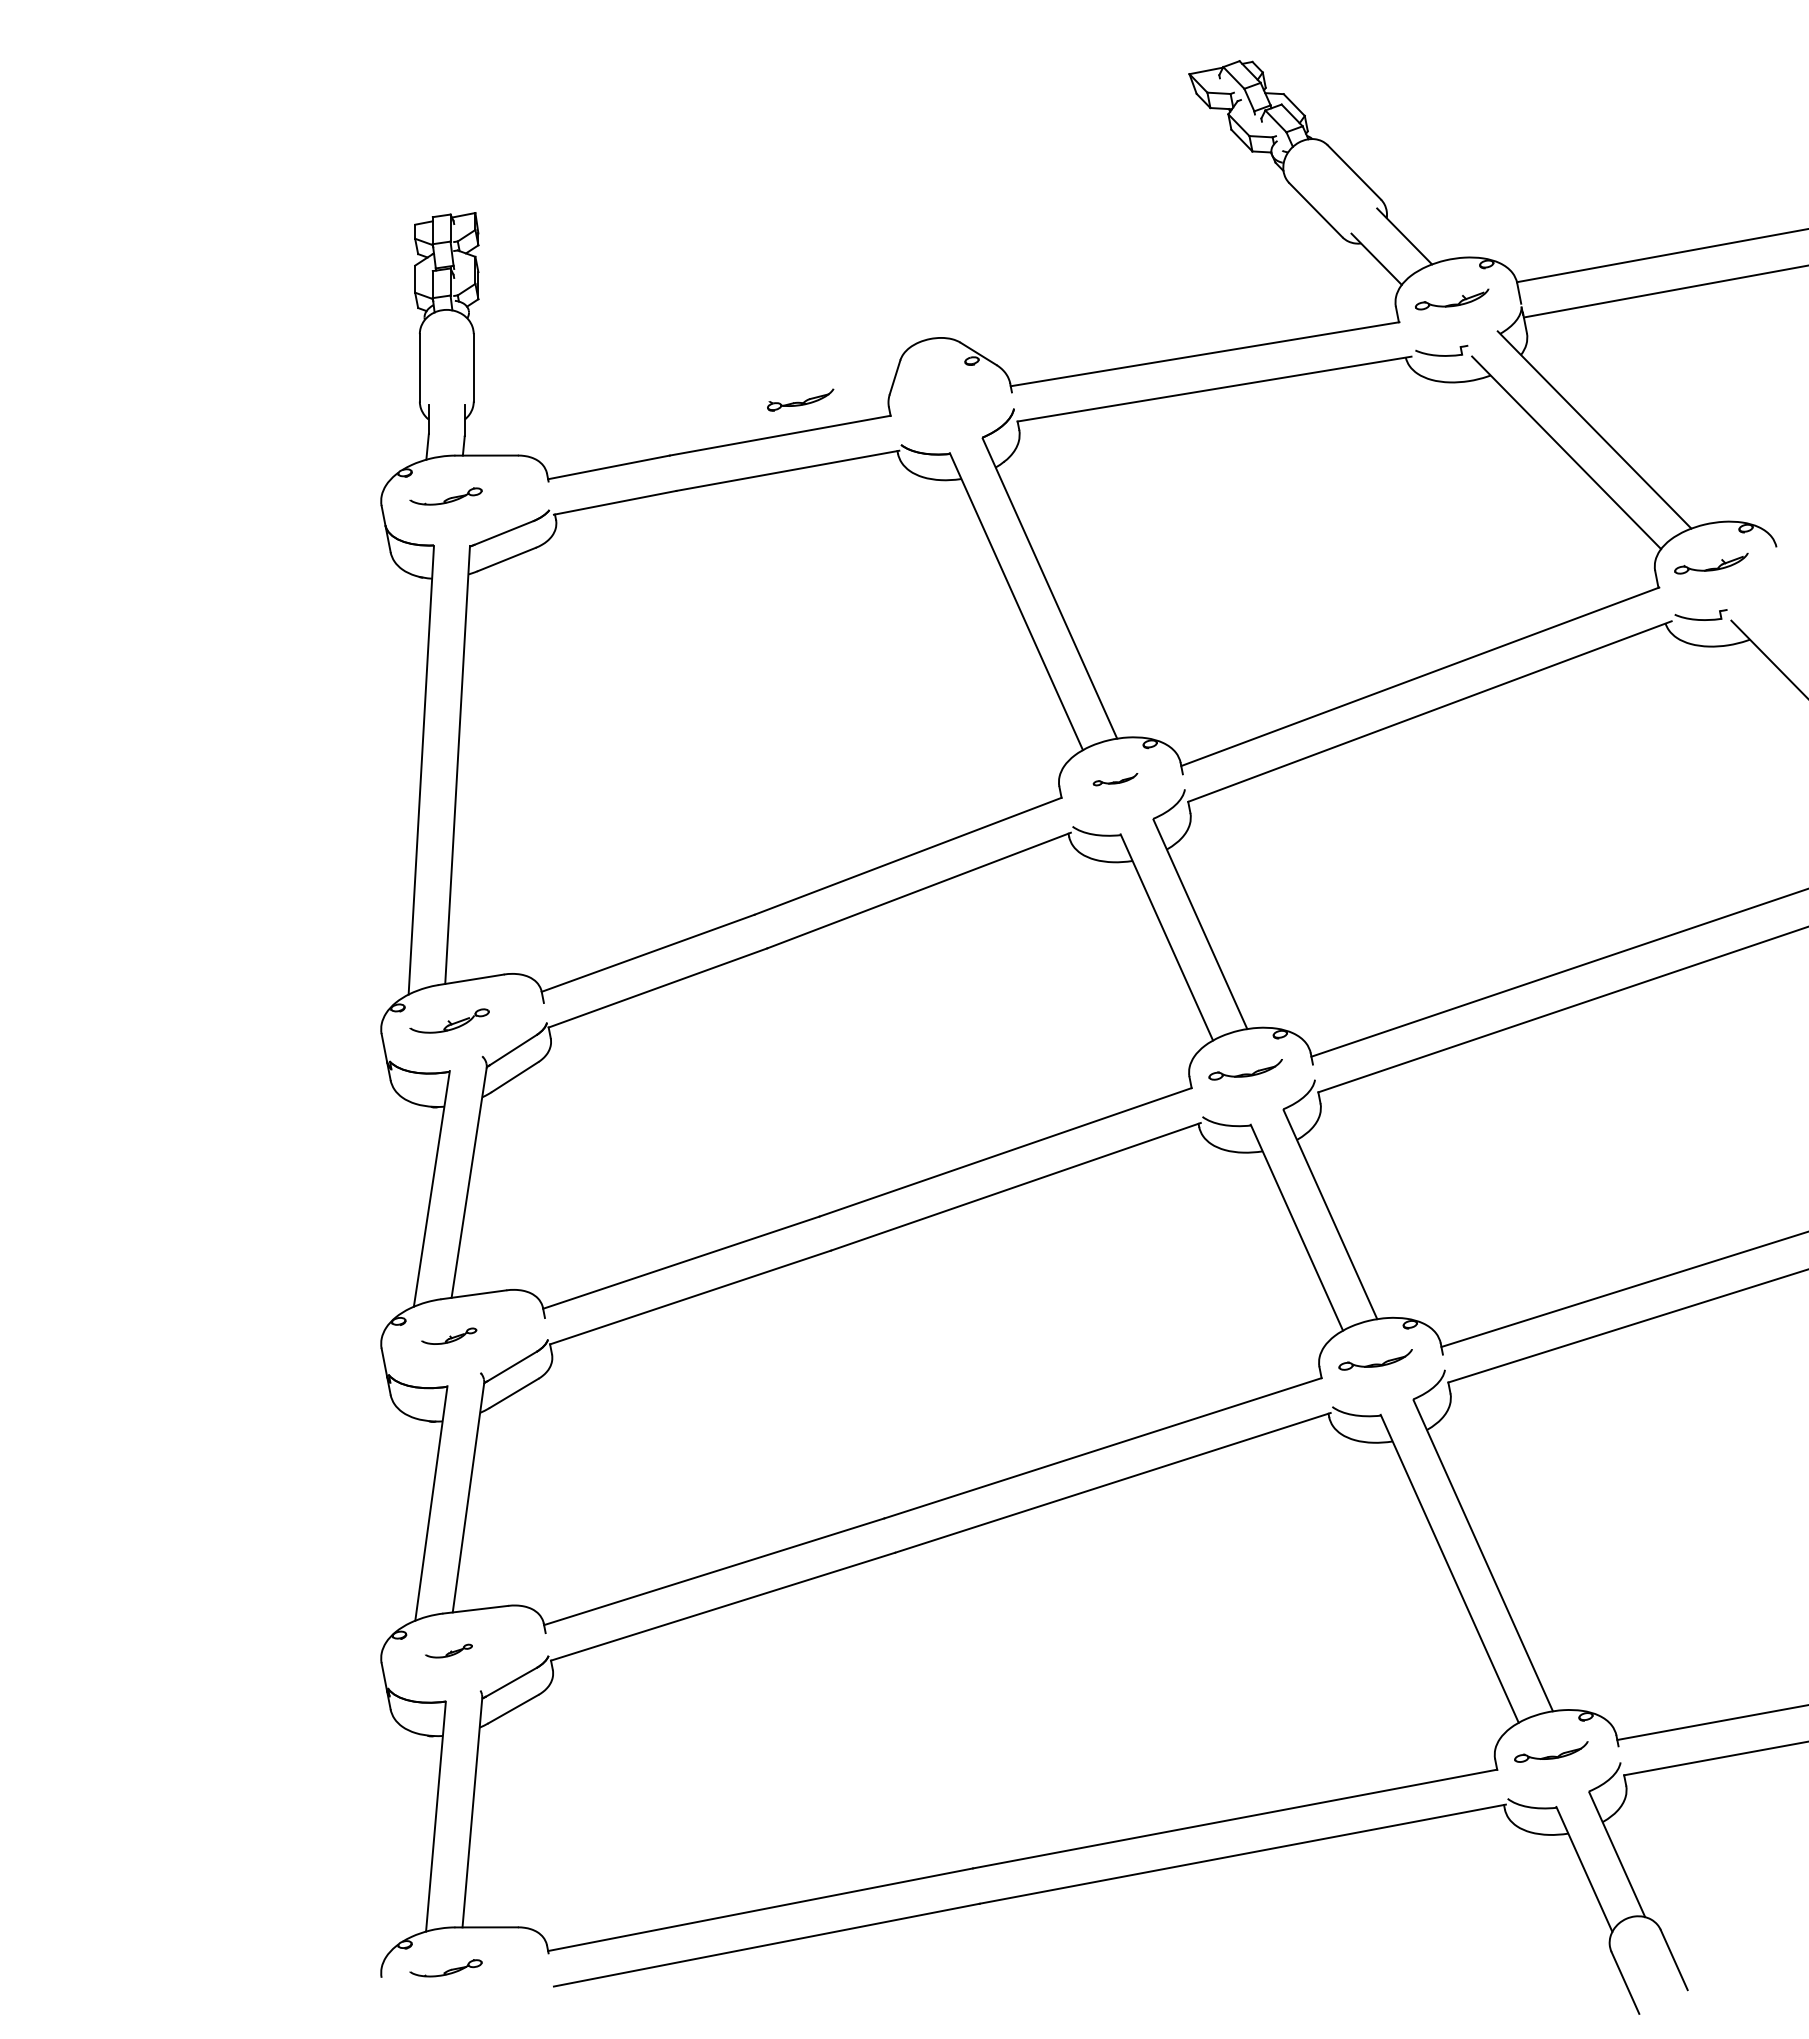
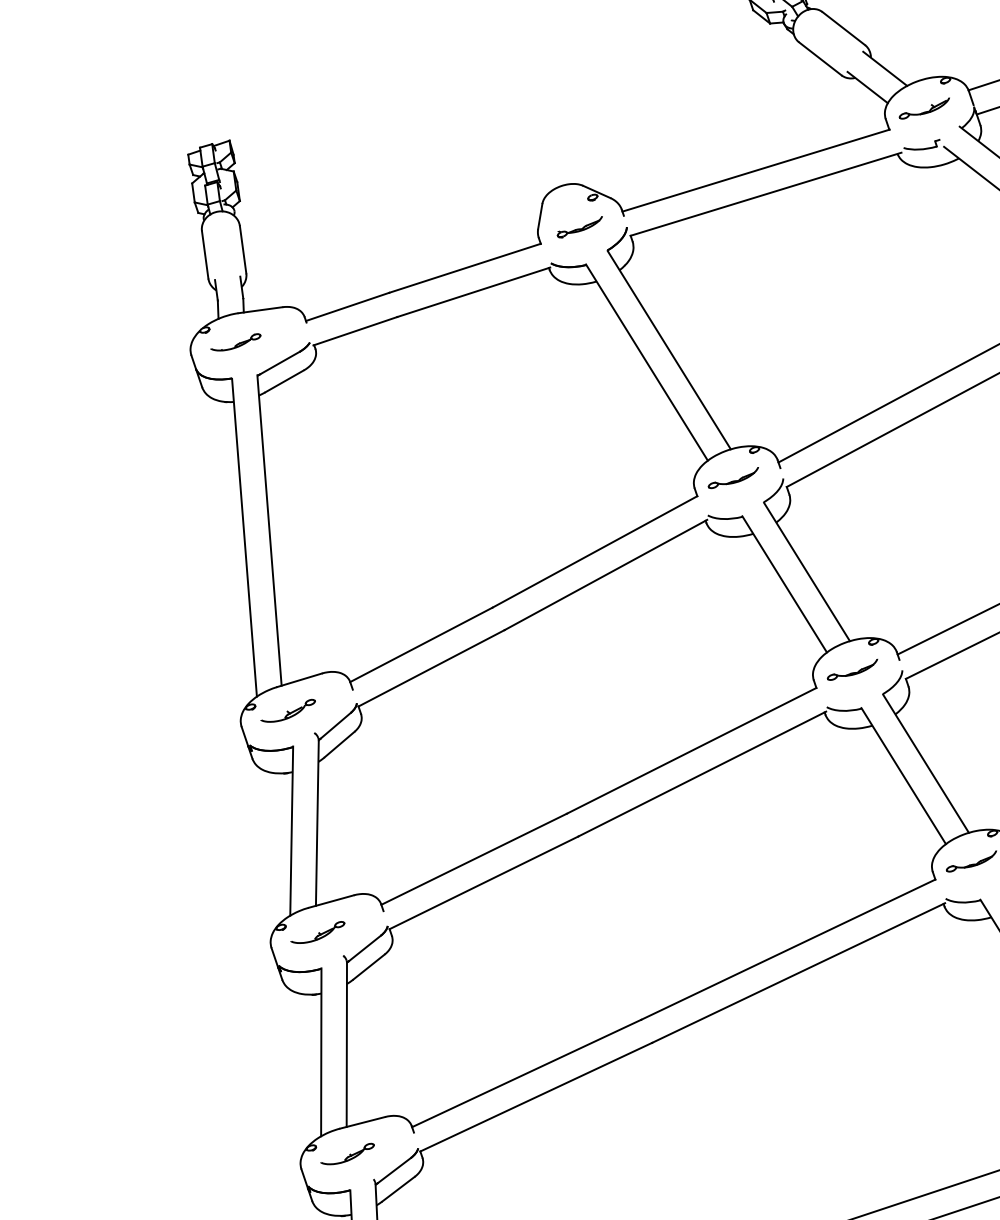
part: (800, 399) -> (579, 226), moved
part: (1115, 779) -> (733, 478), size x1.67
part: (448, 1336) -> (317, 933), size x1.43
part: (448, 1650) -> (347, 1154), size x1.67

